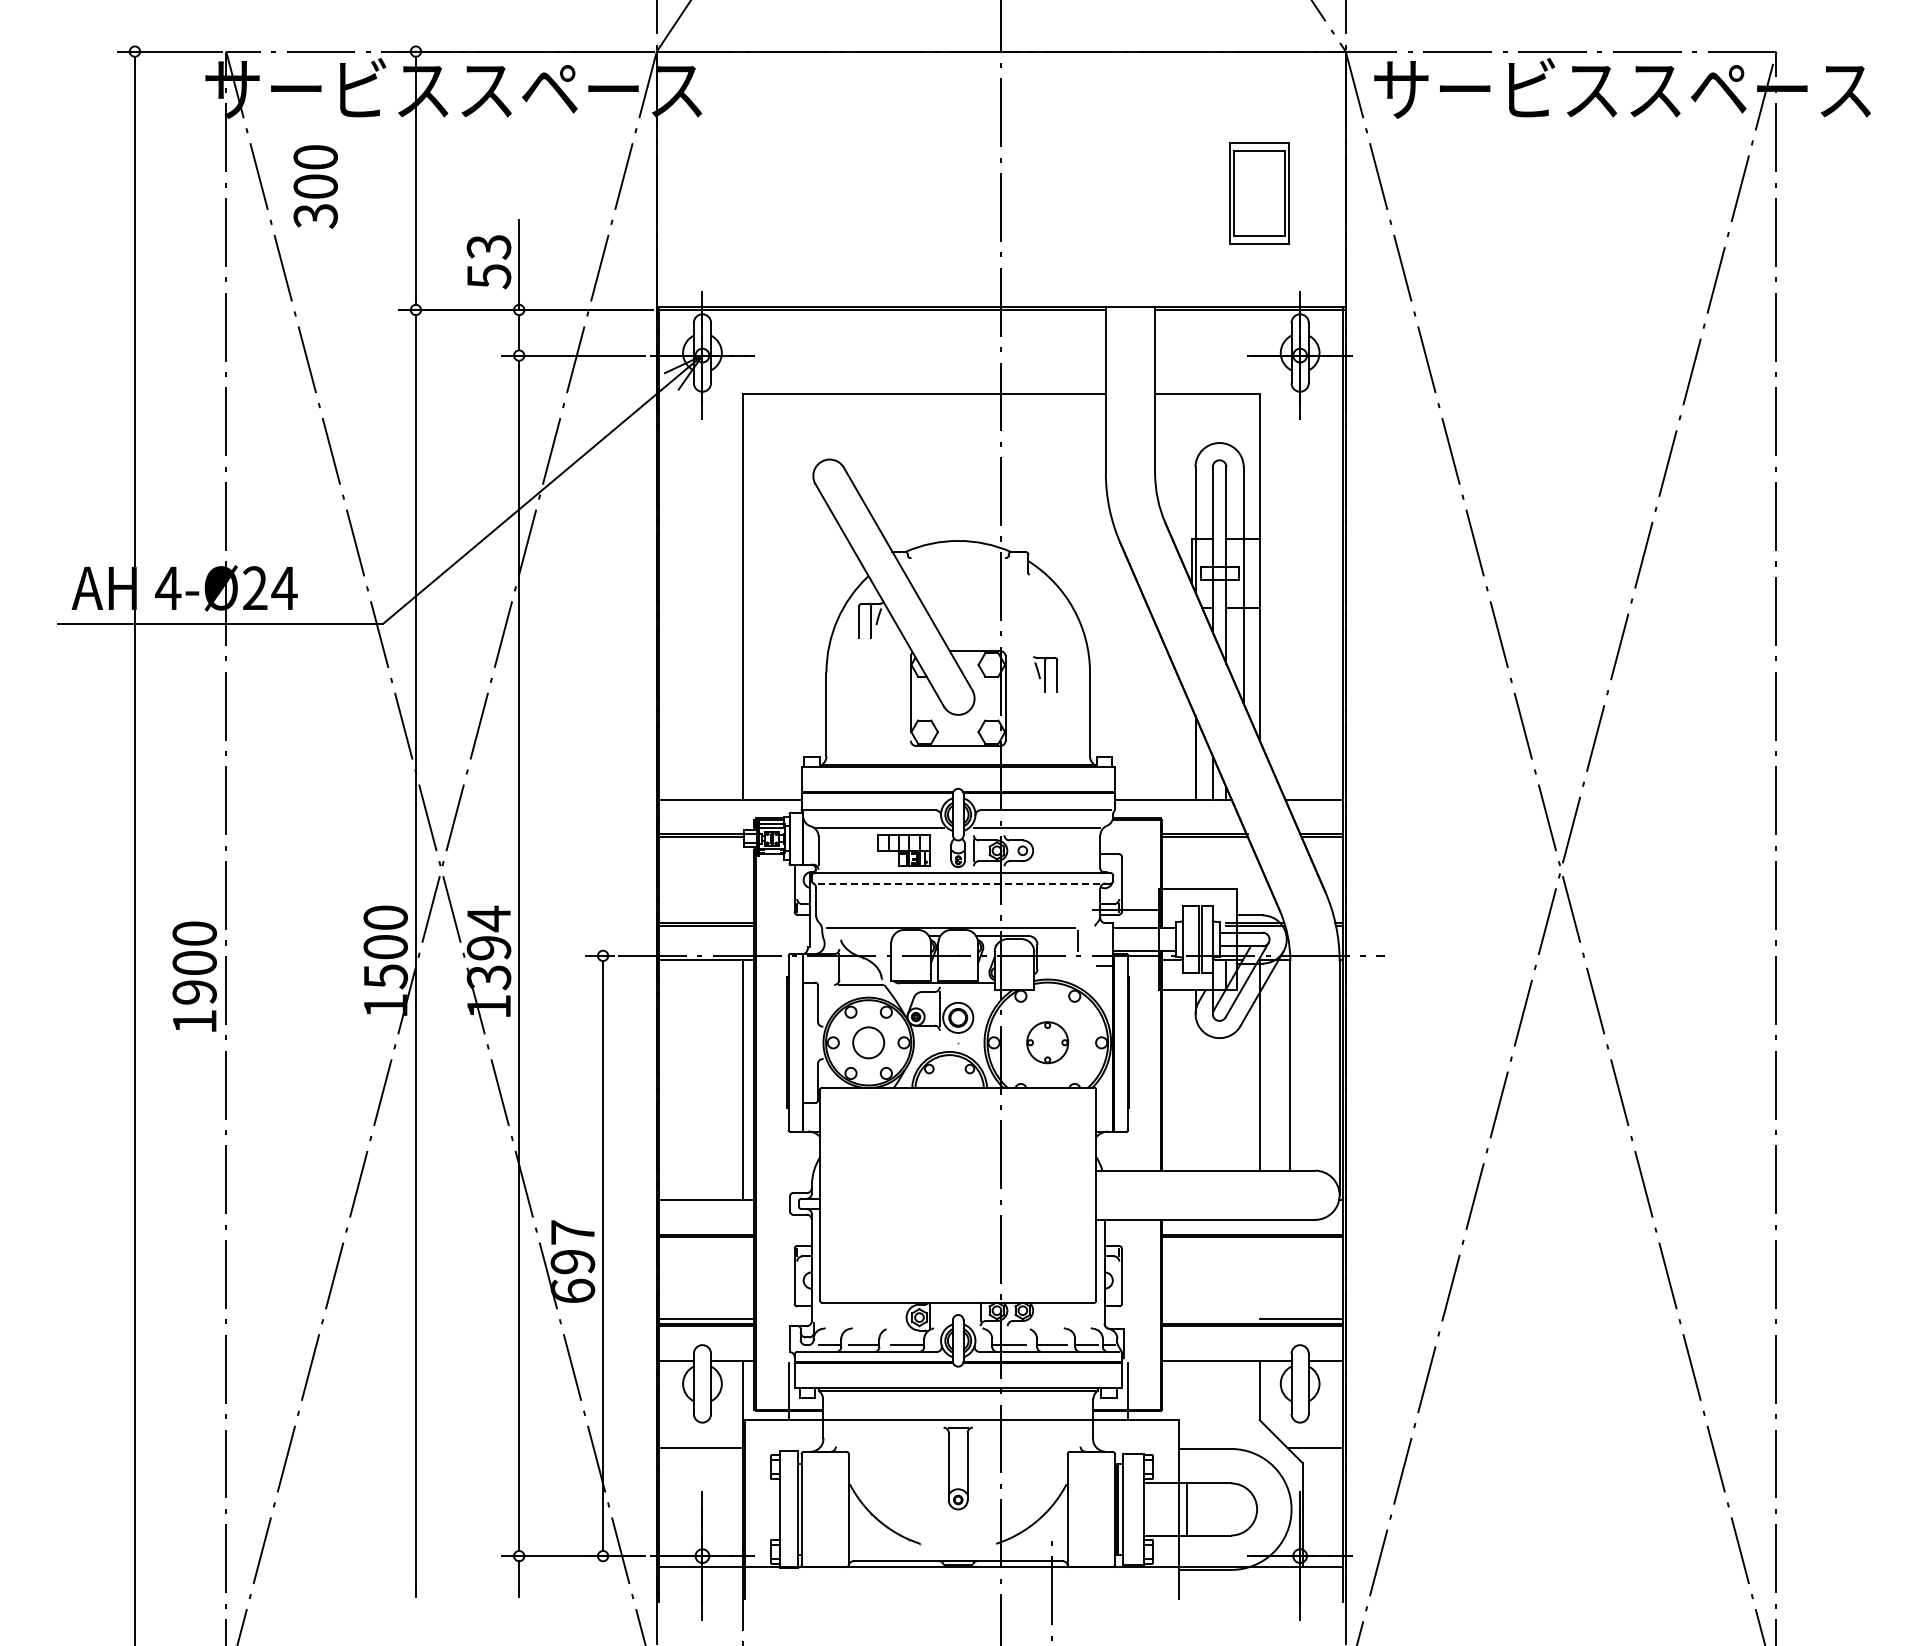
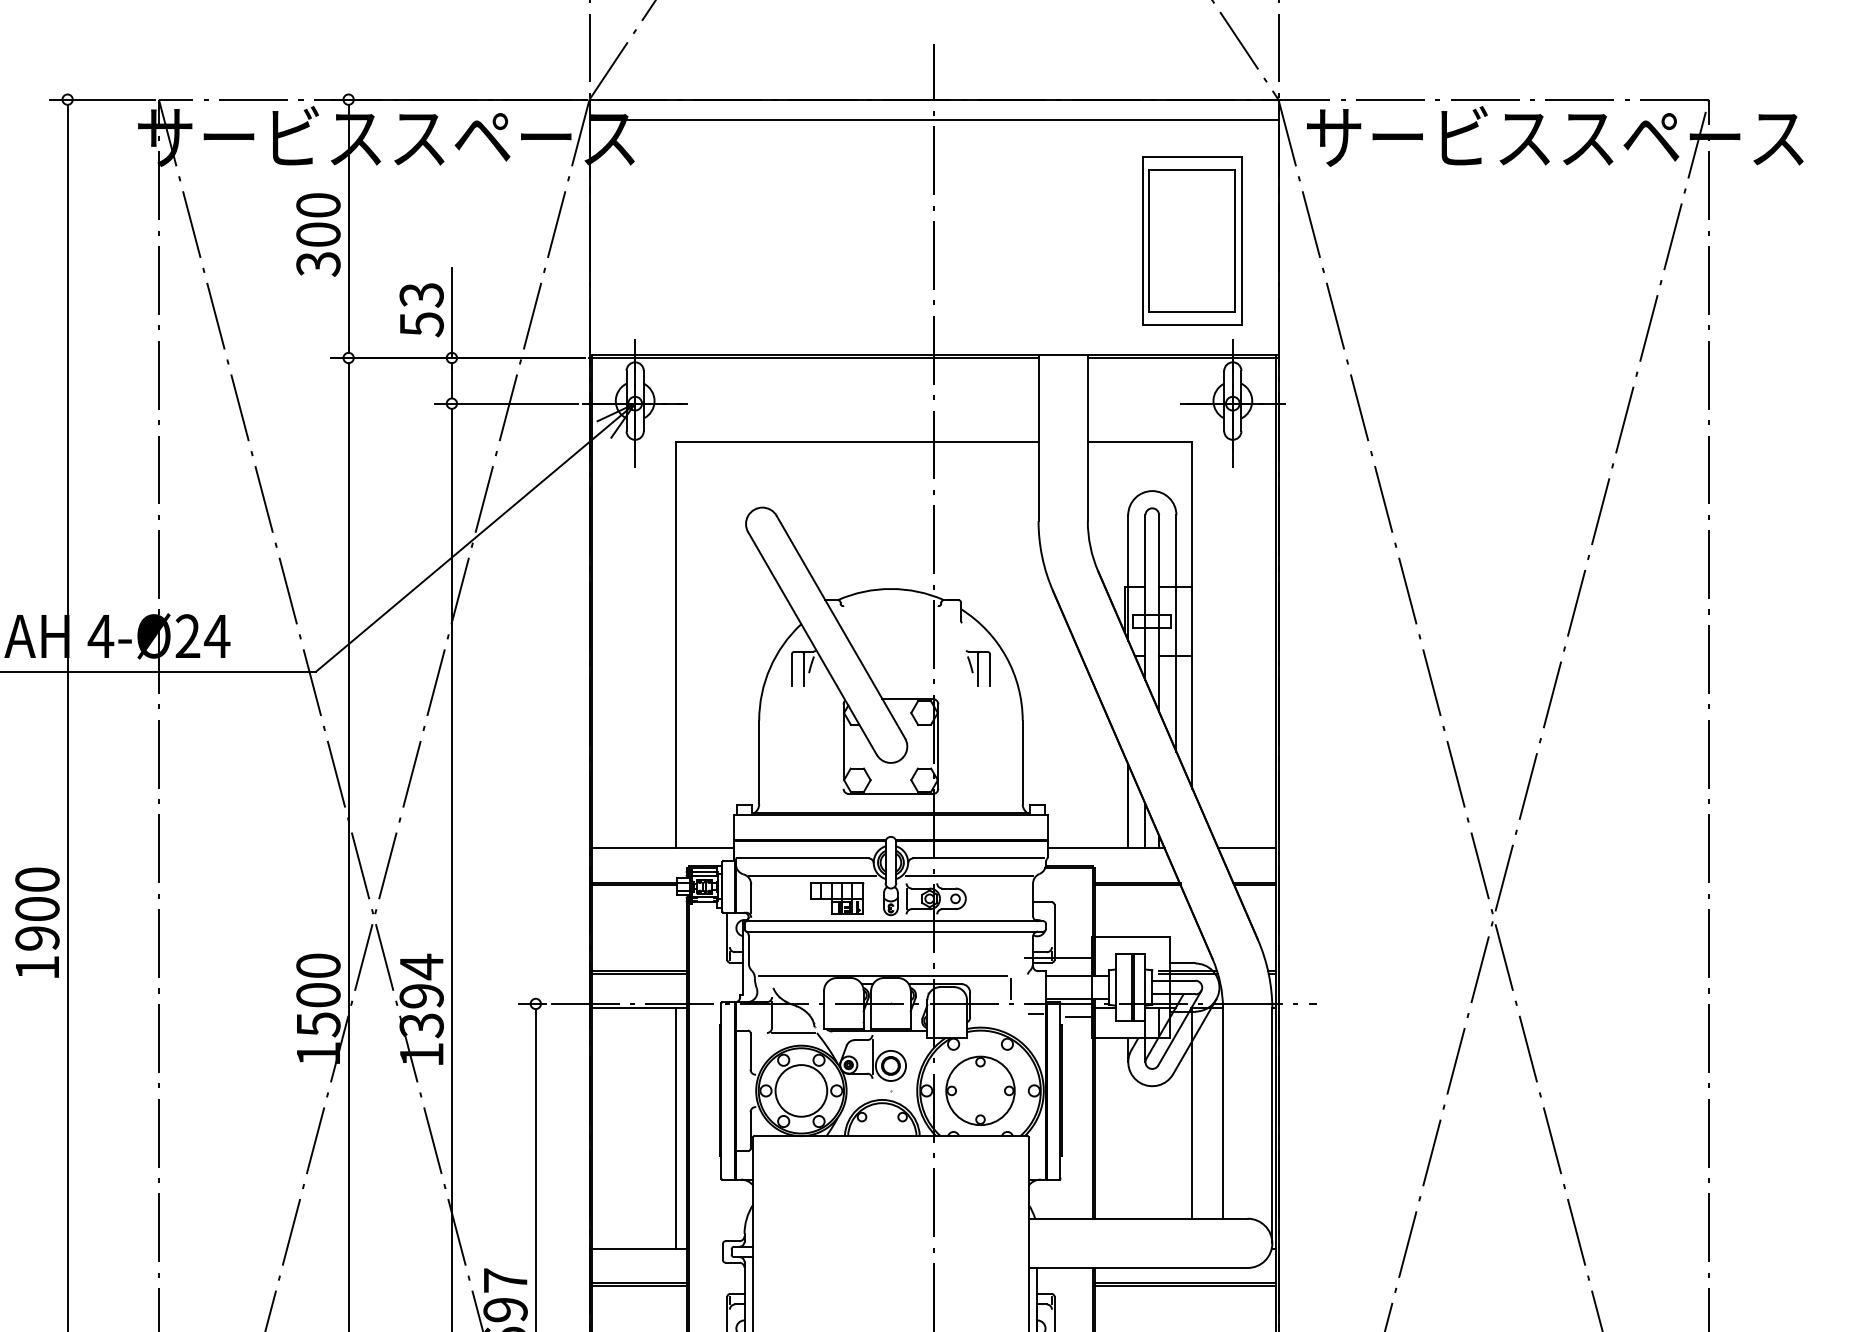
line: (1000, 72) -> (933, 120), added
text: (315, 186) -> (318, 234), moved
part: (1259, 192) -> (1192, 240), size x1.67
part: (1045, 674) -> (978, 668), moved
line: (962, 883) -> (895, 931), dashed -> solid
line: (1145, 969) -> (1078, 1017), added
text: (194, 976) -> (37, 922), moved
circle: (868, 1042) -> (801, 1090), size x1.67
part: (1047, 1042) -> (980, 1090), size x1.67

